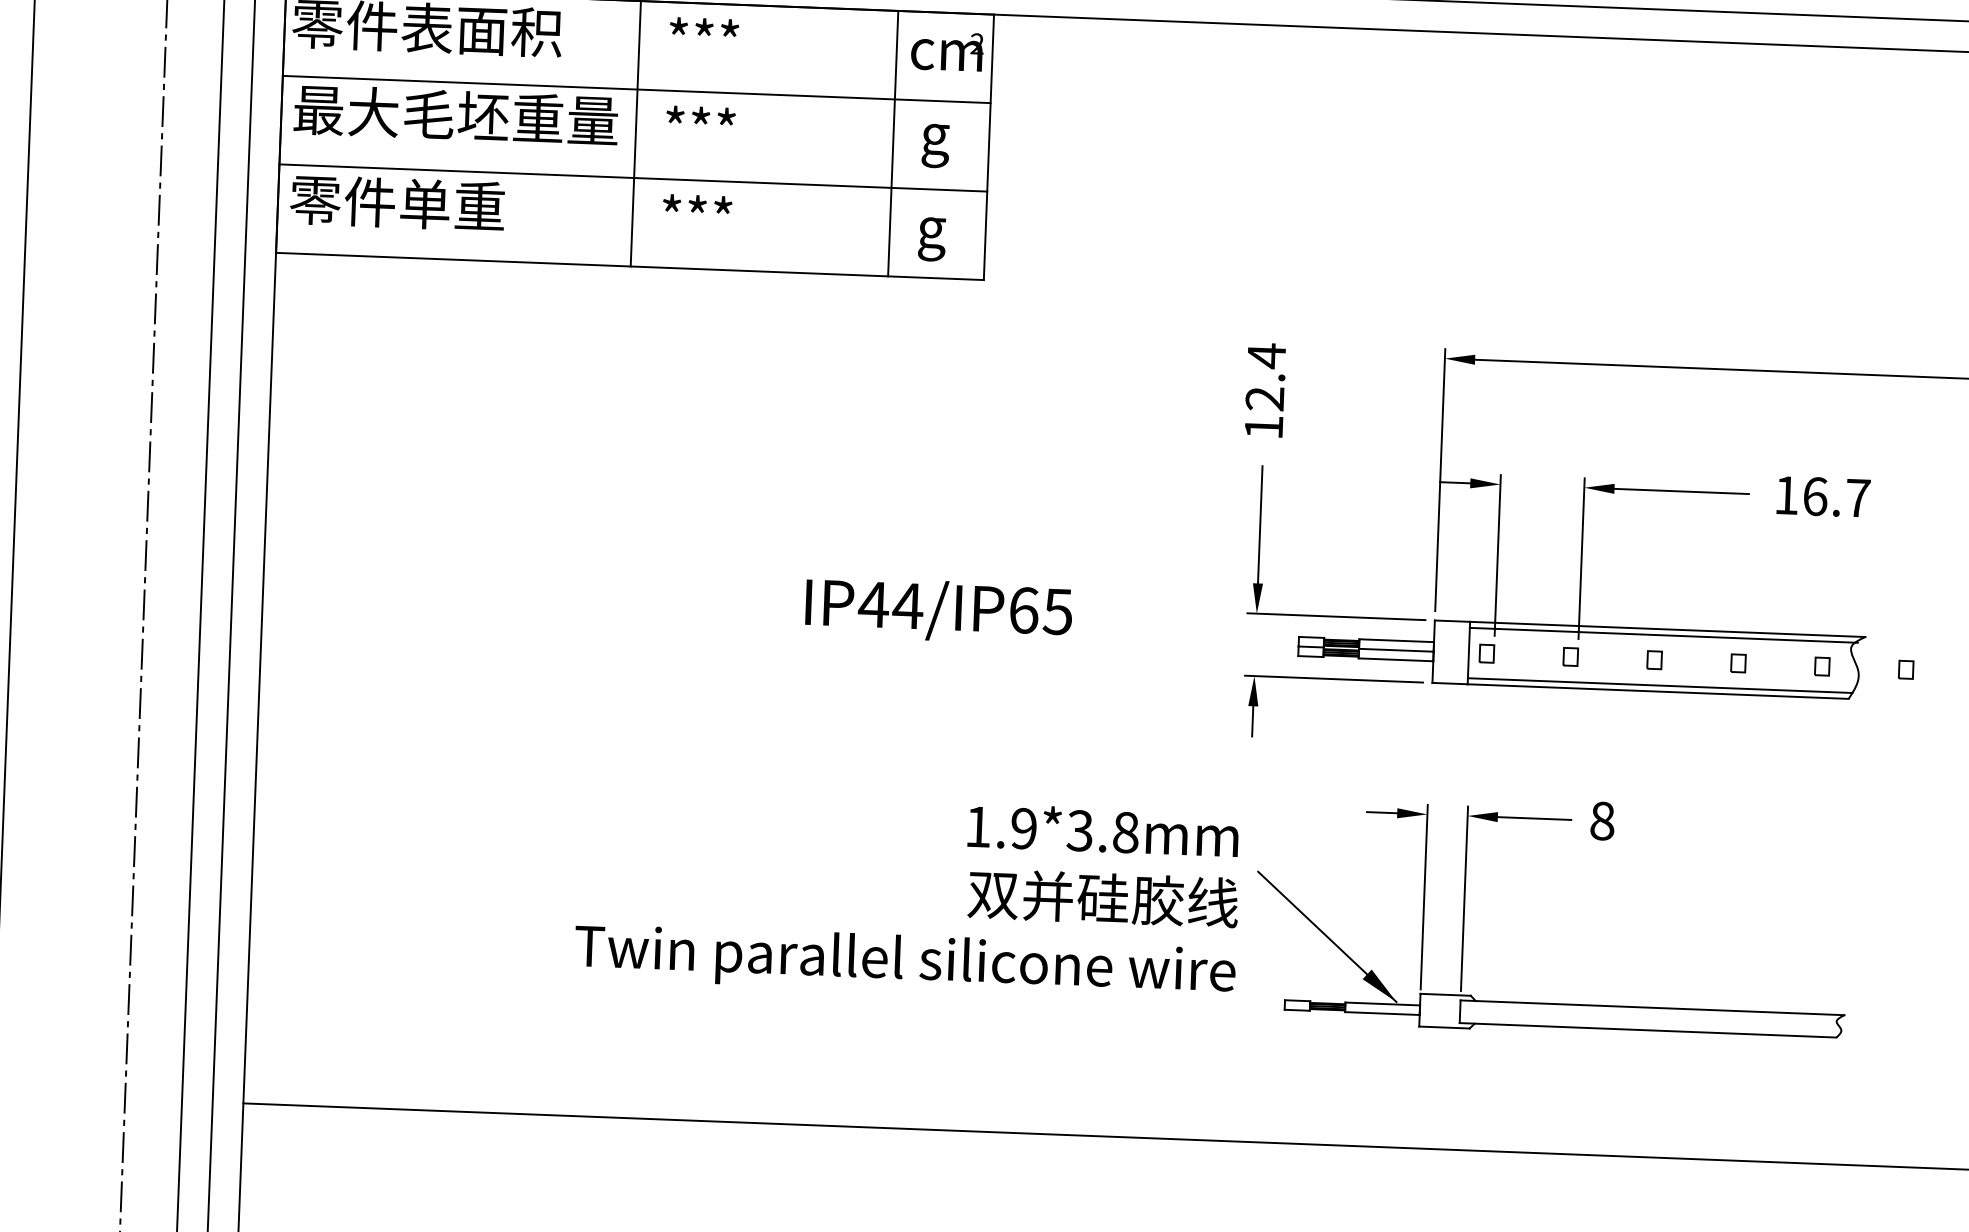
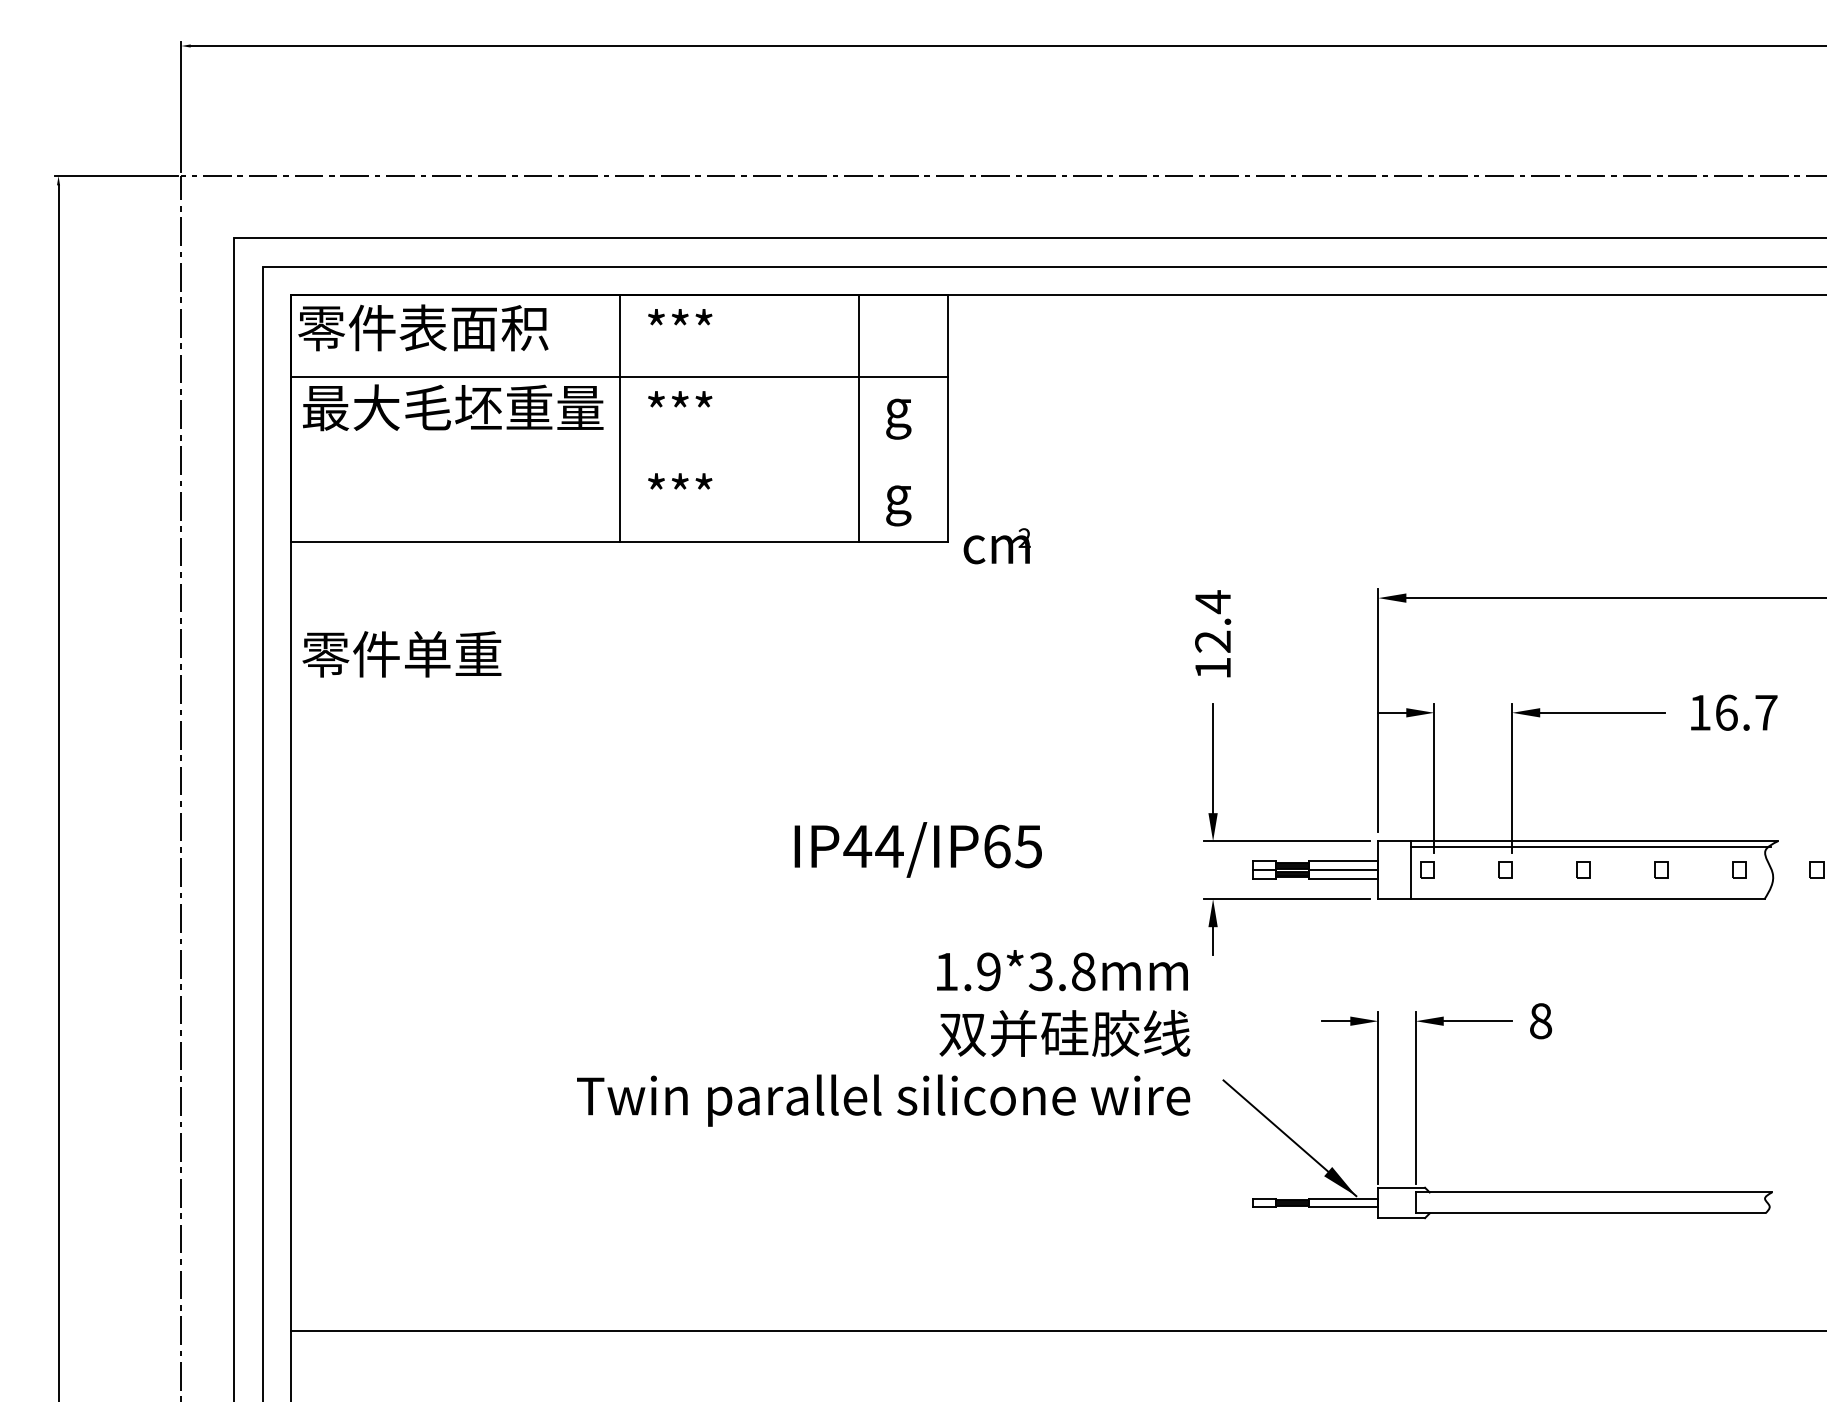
text: (946, 51) -> (996, 546), moved
line: (633, 177) -> (619, 459), removed
text: (396, 203) -> (401, 654), moved
line: (1660, 685) -> (1589, 893), removed
text: (907, 896) -> (883, 1038), moved

